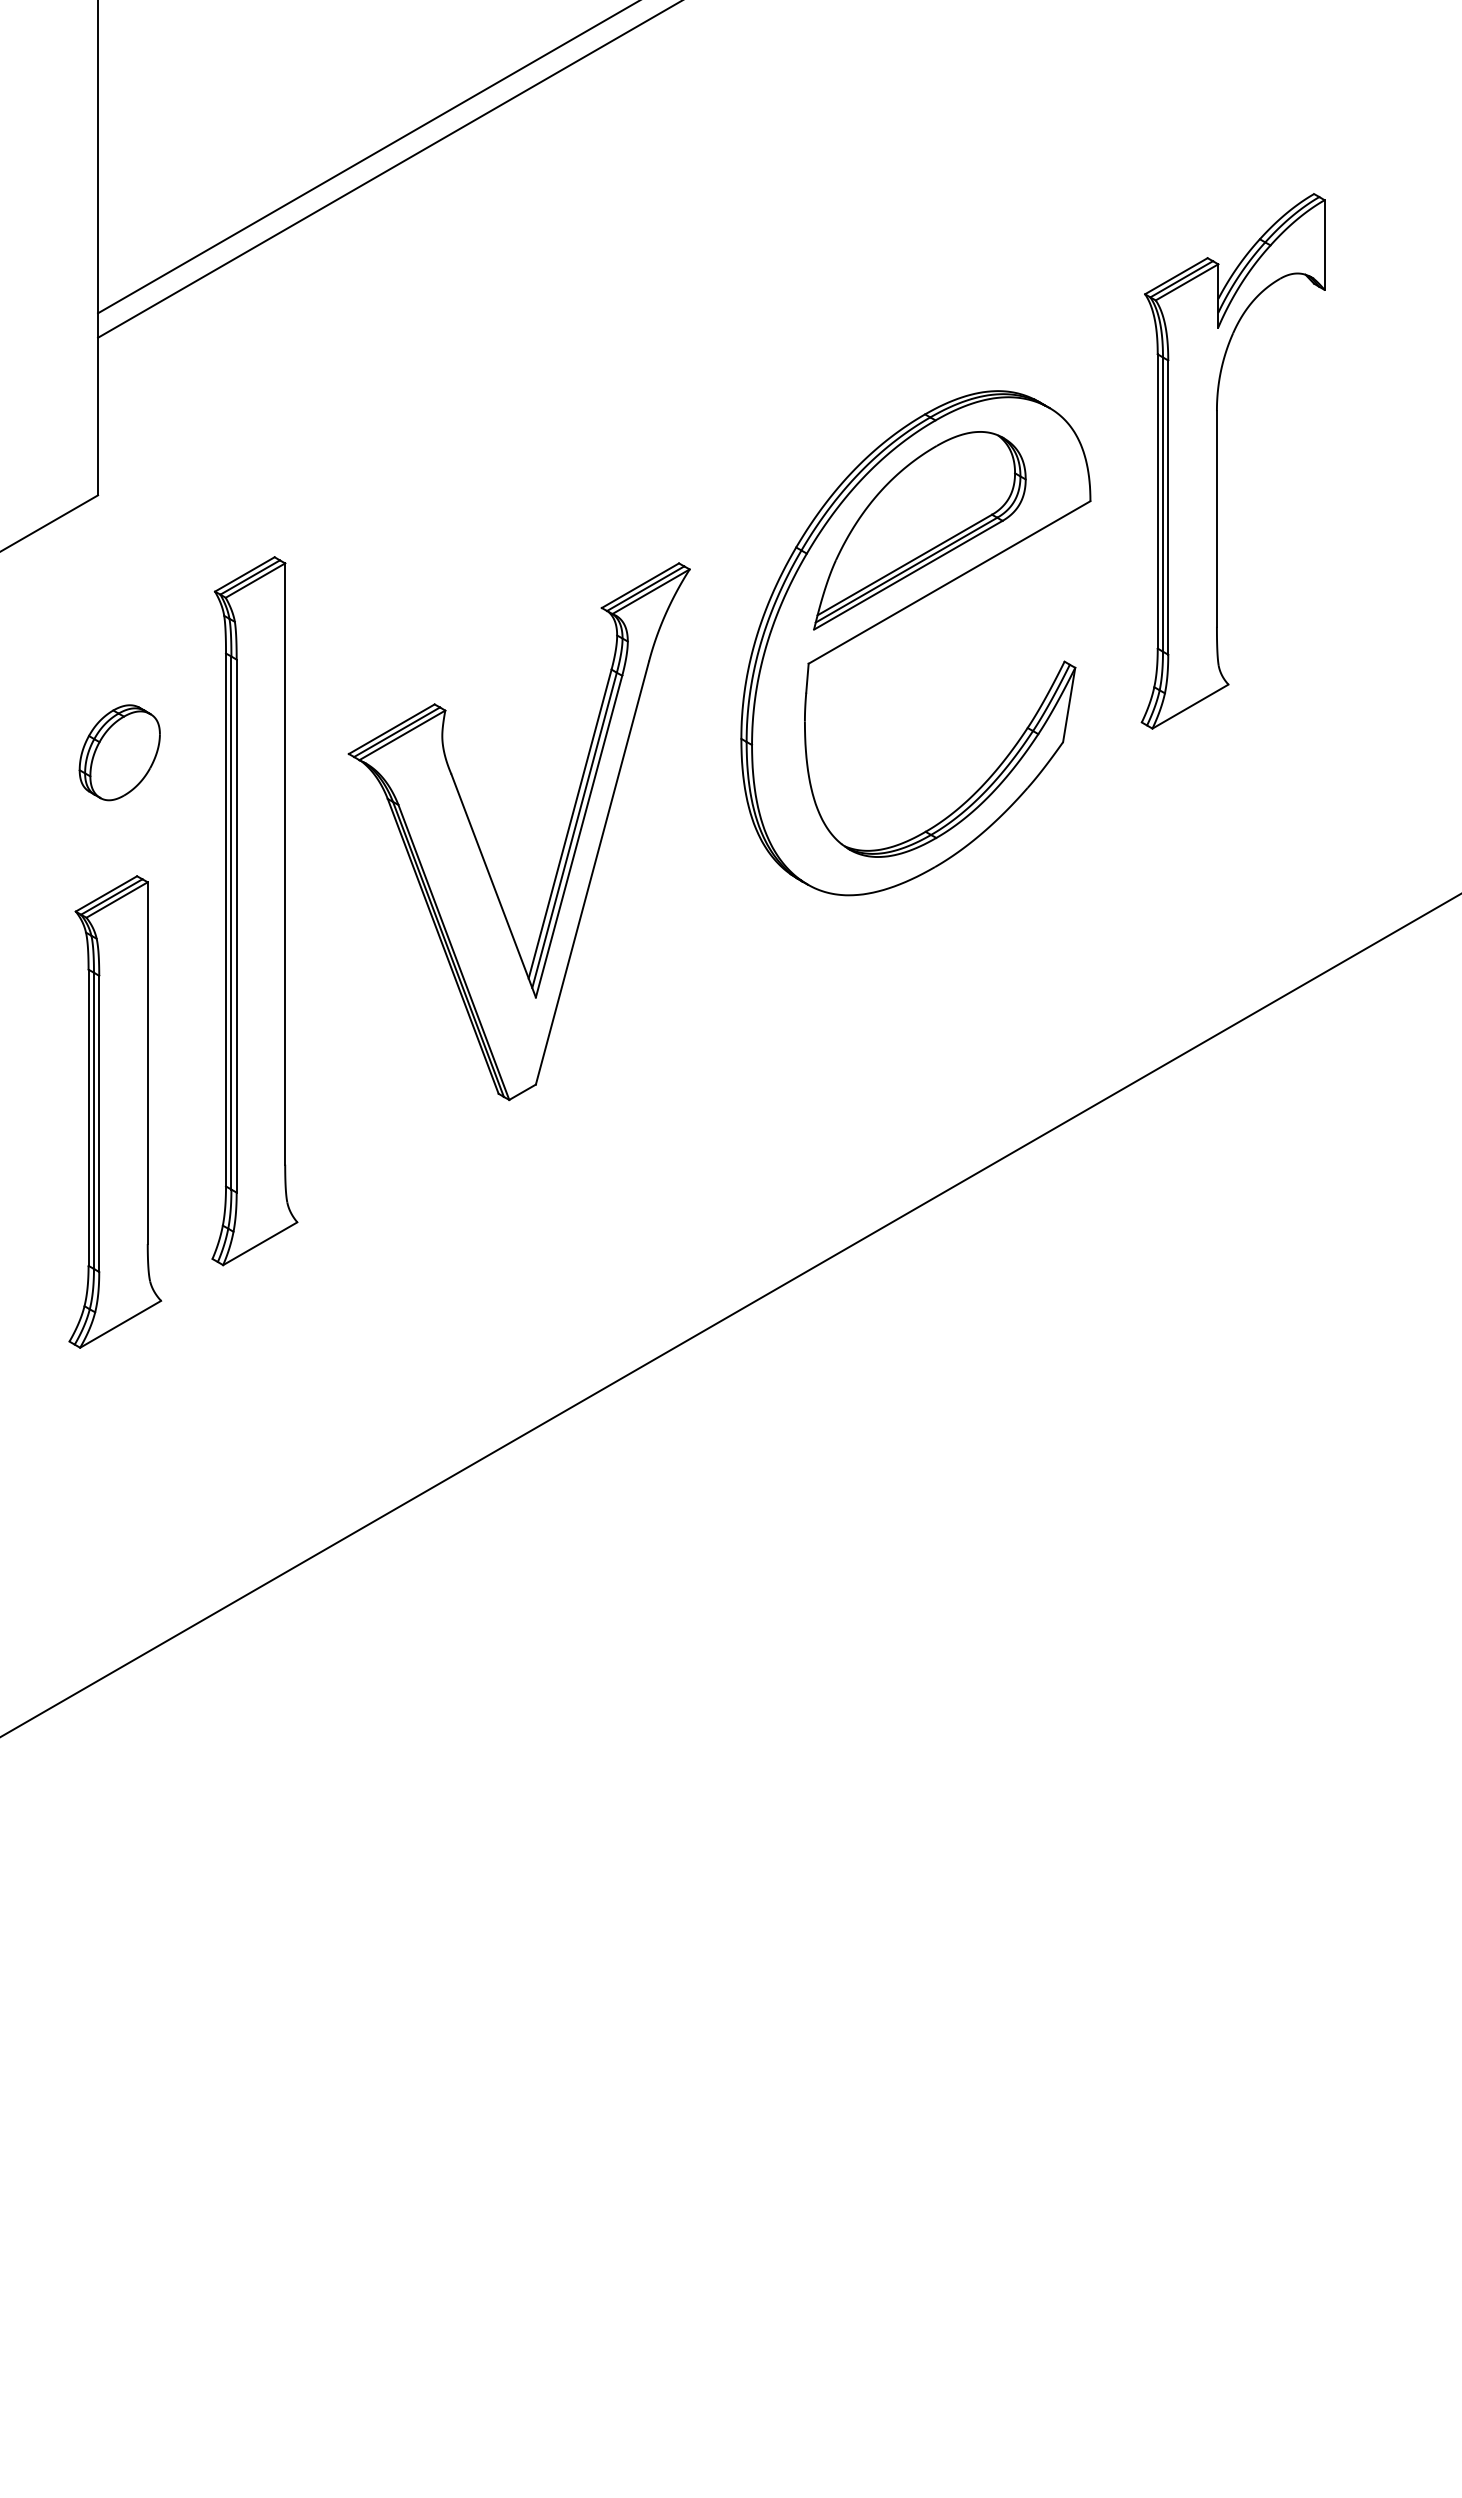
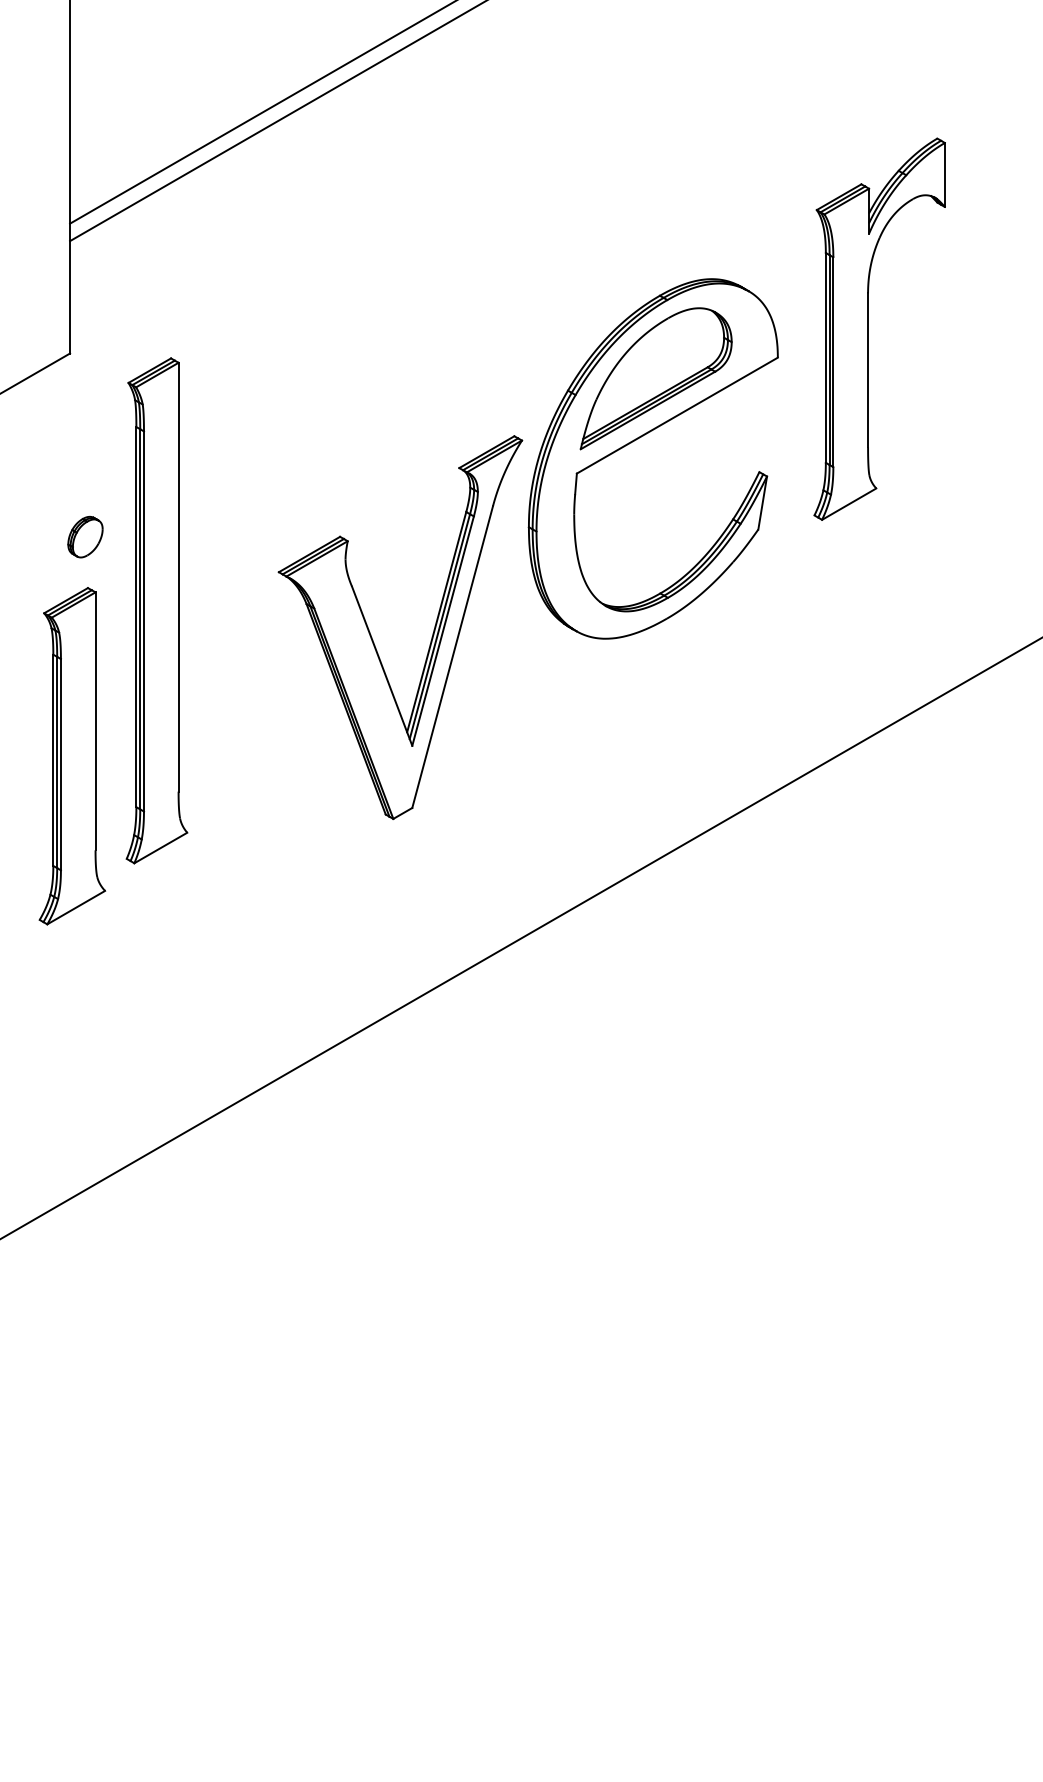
part: (119, 752) -> (85, 536), size x0.6
part: (480, 847) -> (372, 638), moved
part: (254, 911) -> (156, 611), moved
part: (115, 1111) -> (72, 755), moved

